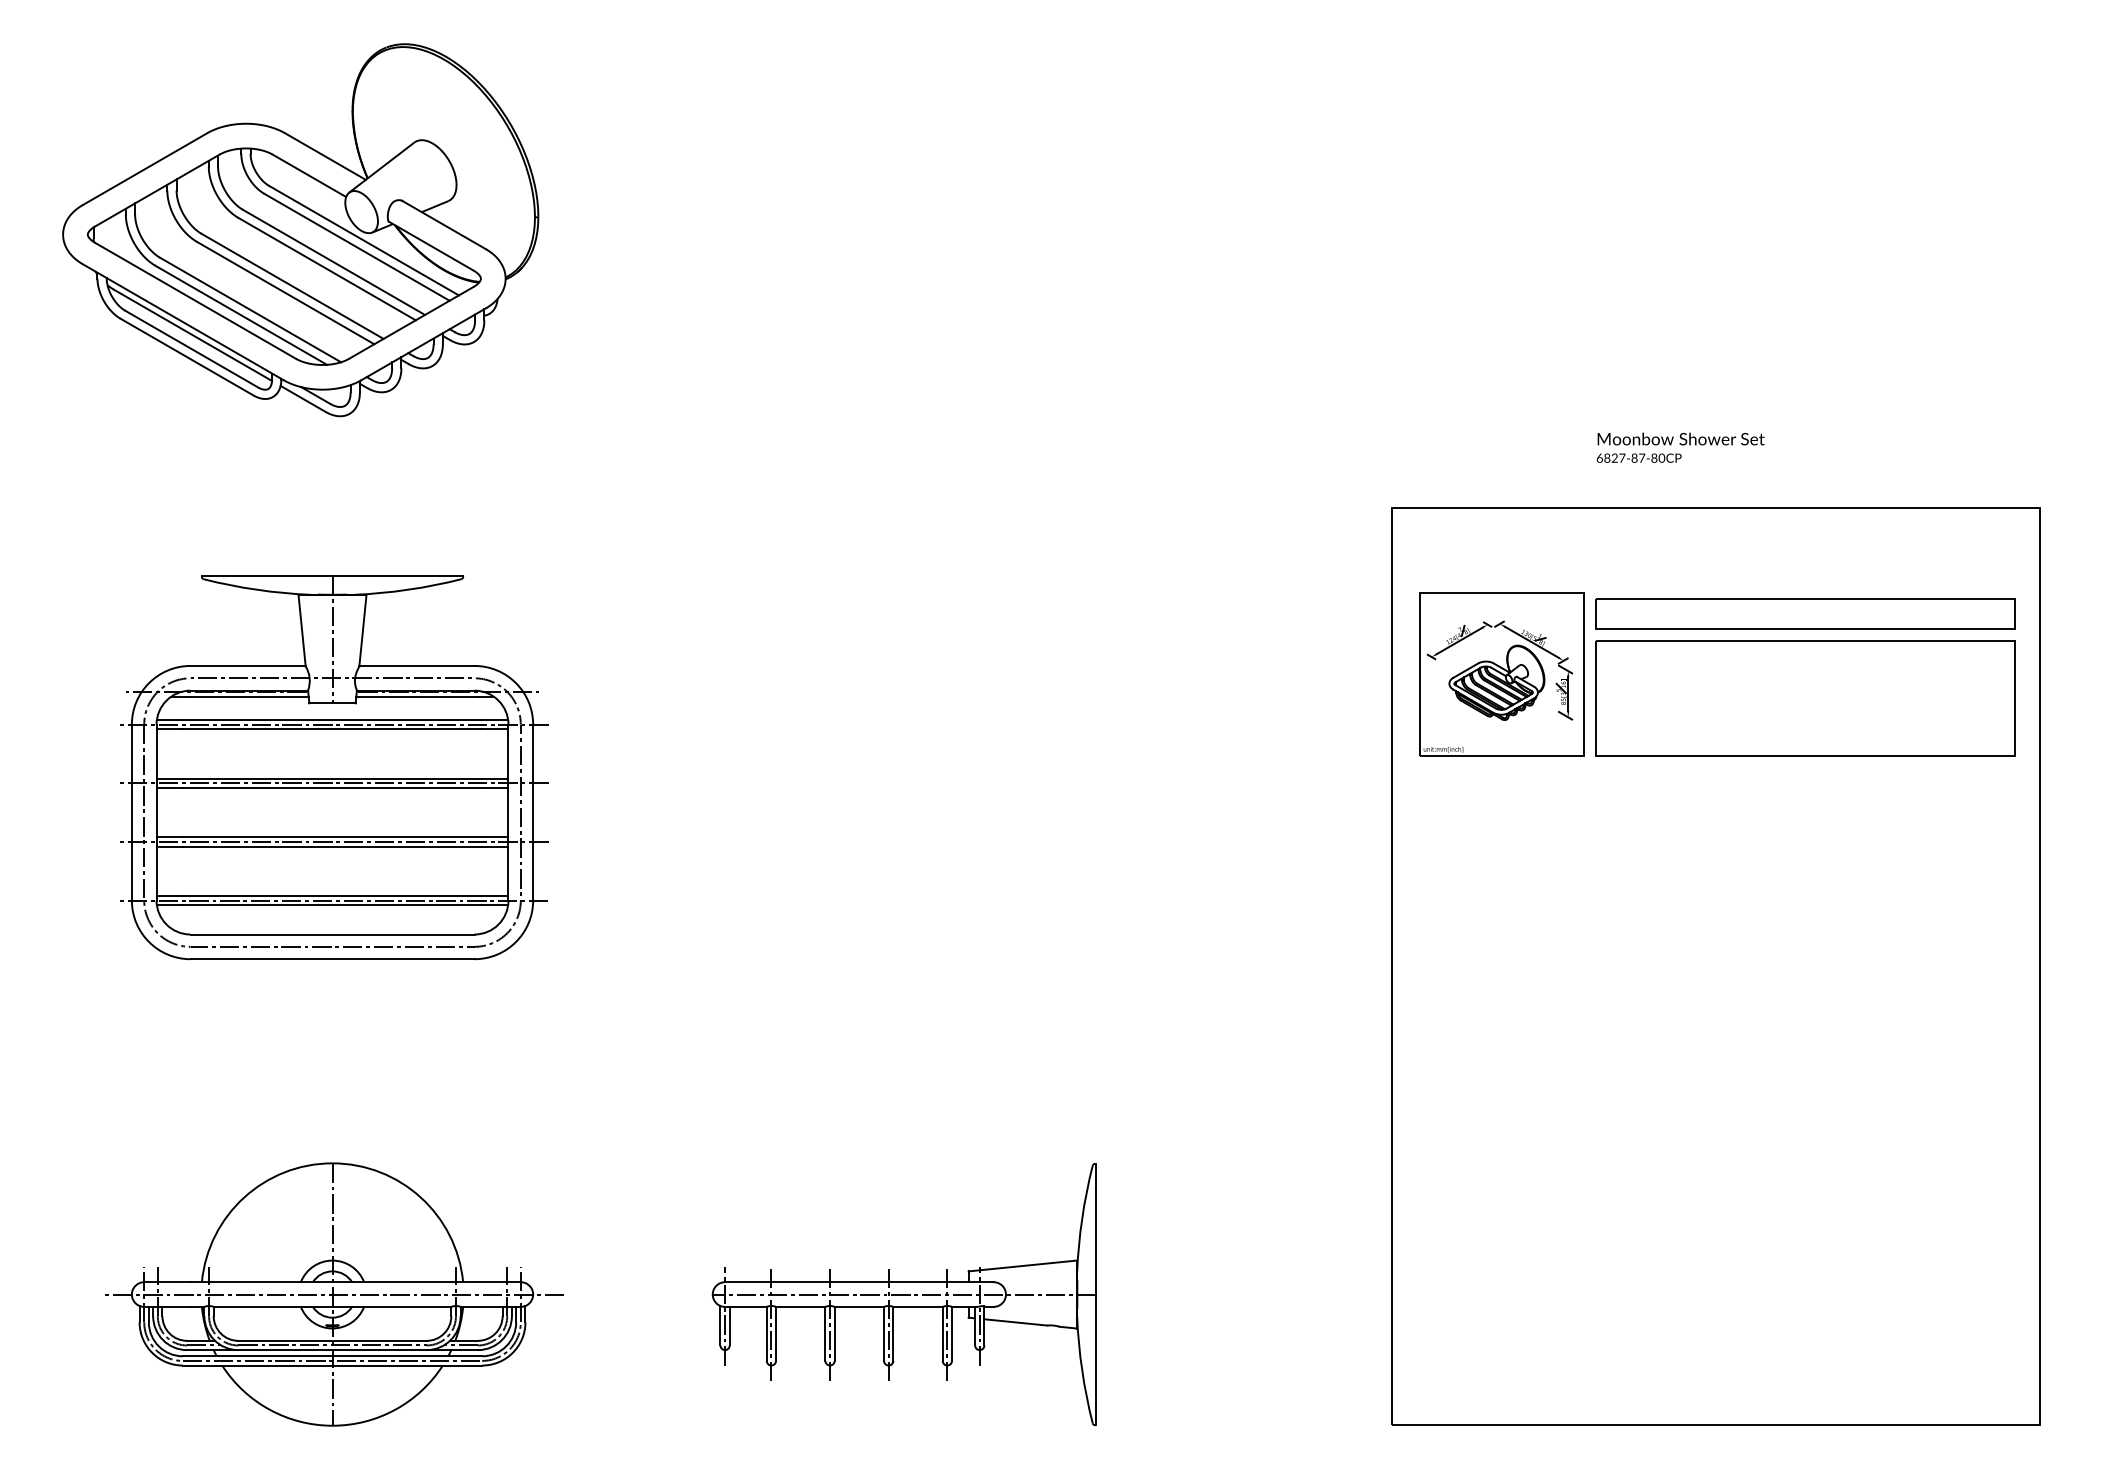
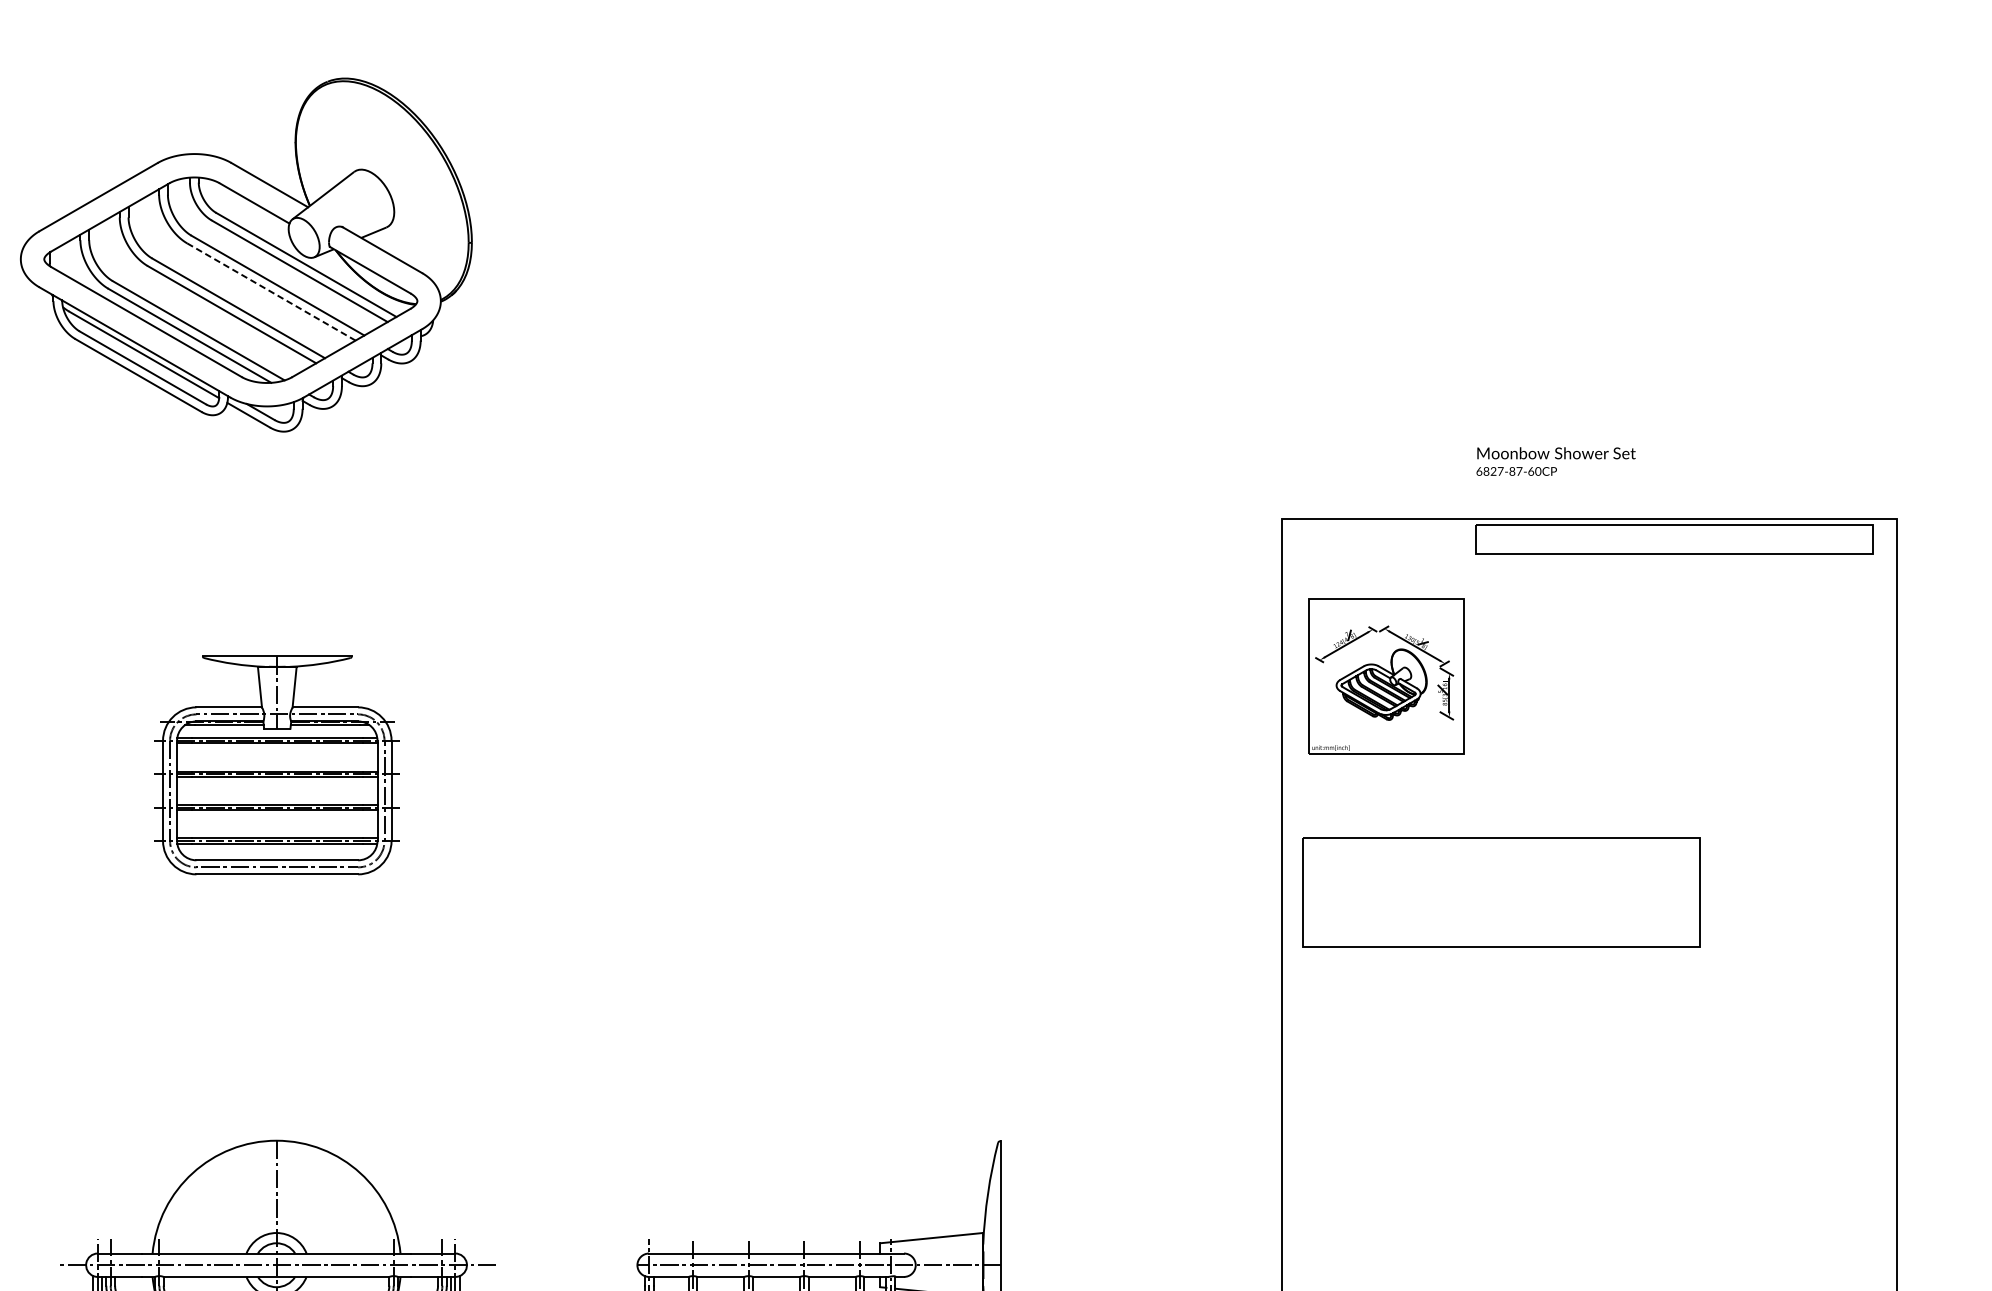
line: (327, 269) -> (271, 292), solid -> dashed
text: (1654, 457) -> (1531, 470), 6827-87-80CP -> 6827-87-60CP
part: (1805, 613) -> (1674, 539), moved
part: (1805, 698) -> (1501, 892), moved
part: (334, 767) -> (278, 765), size x0.6

